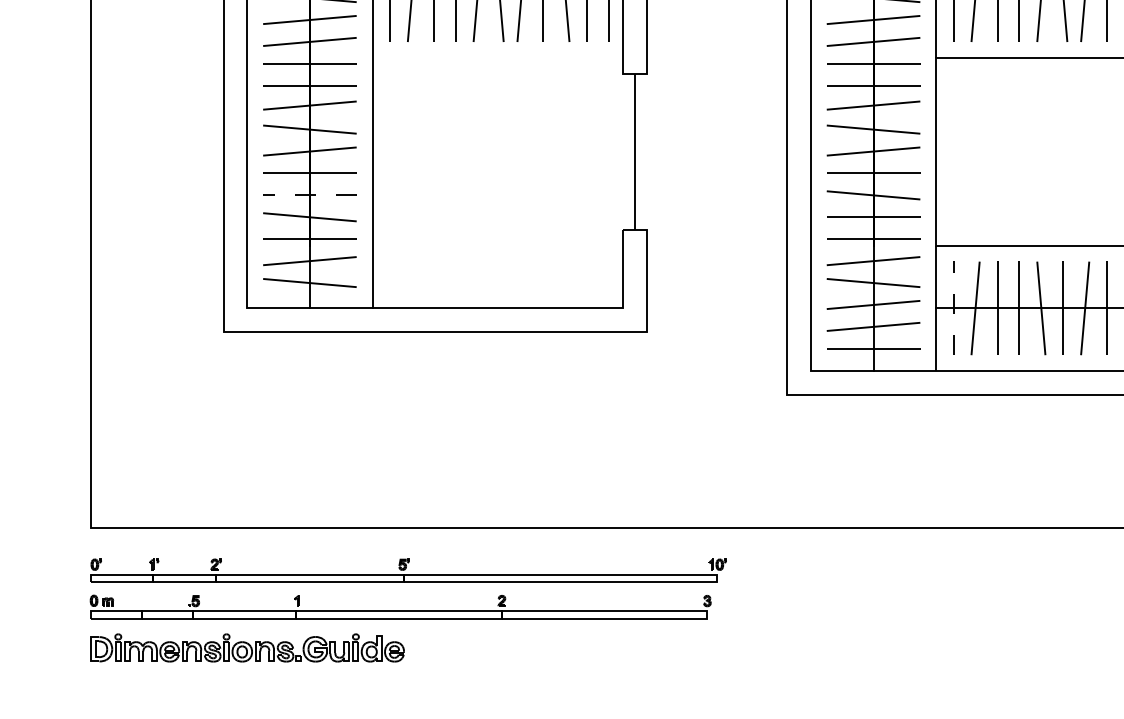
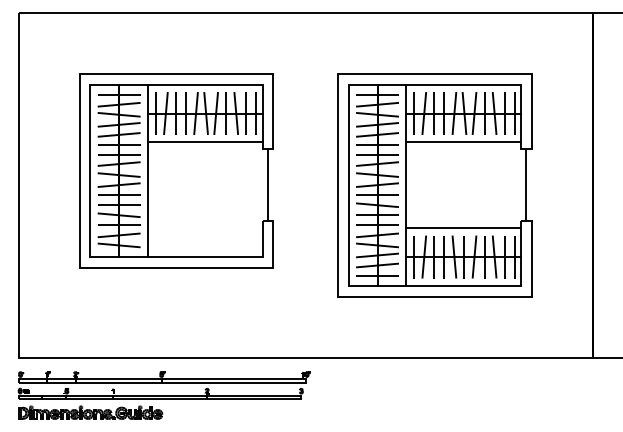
line: (496, 58) -> (204, 142), added
line: (310, 195) -> (119, 205), dashed -> solid
line: (954, 309) -> (414, 257), dashed -> solid

